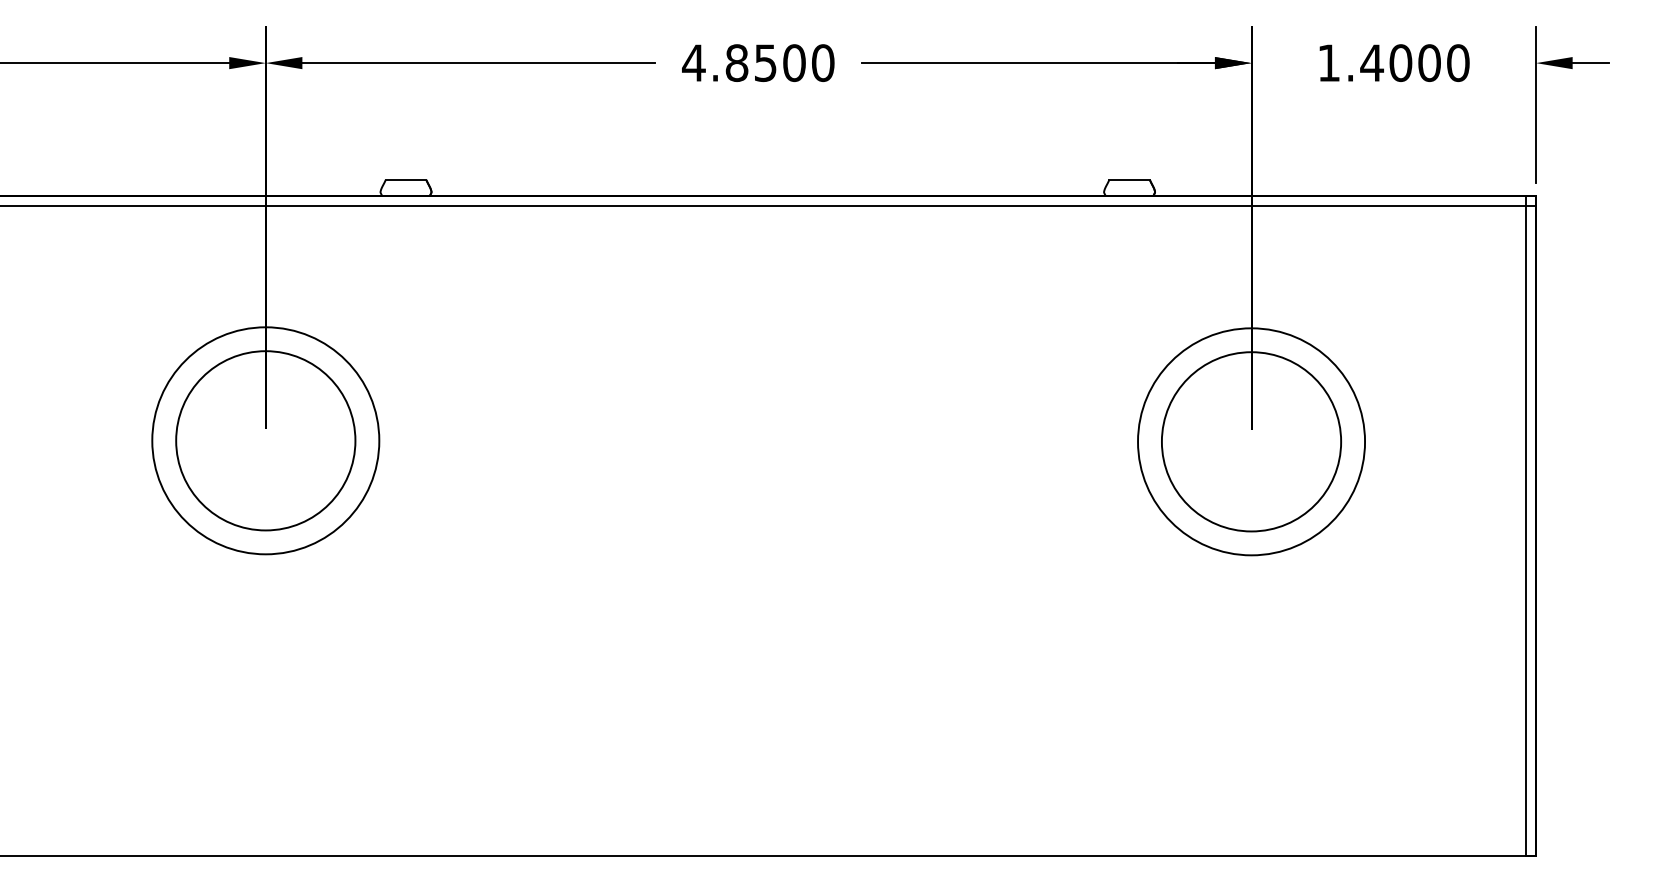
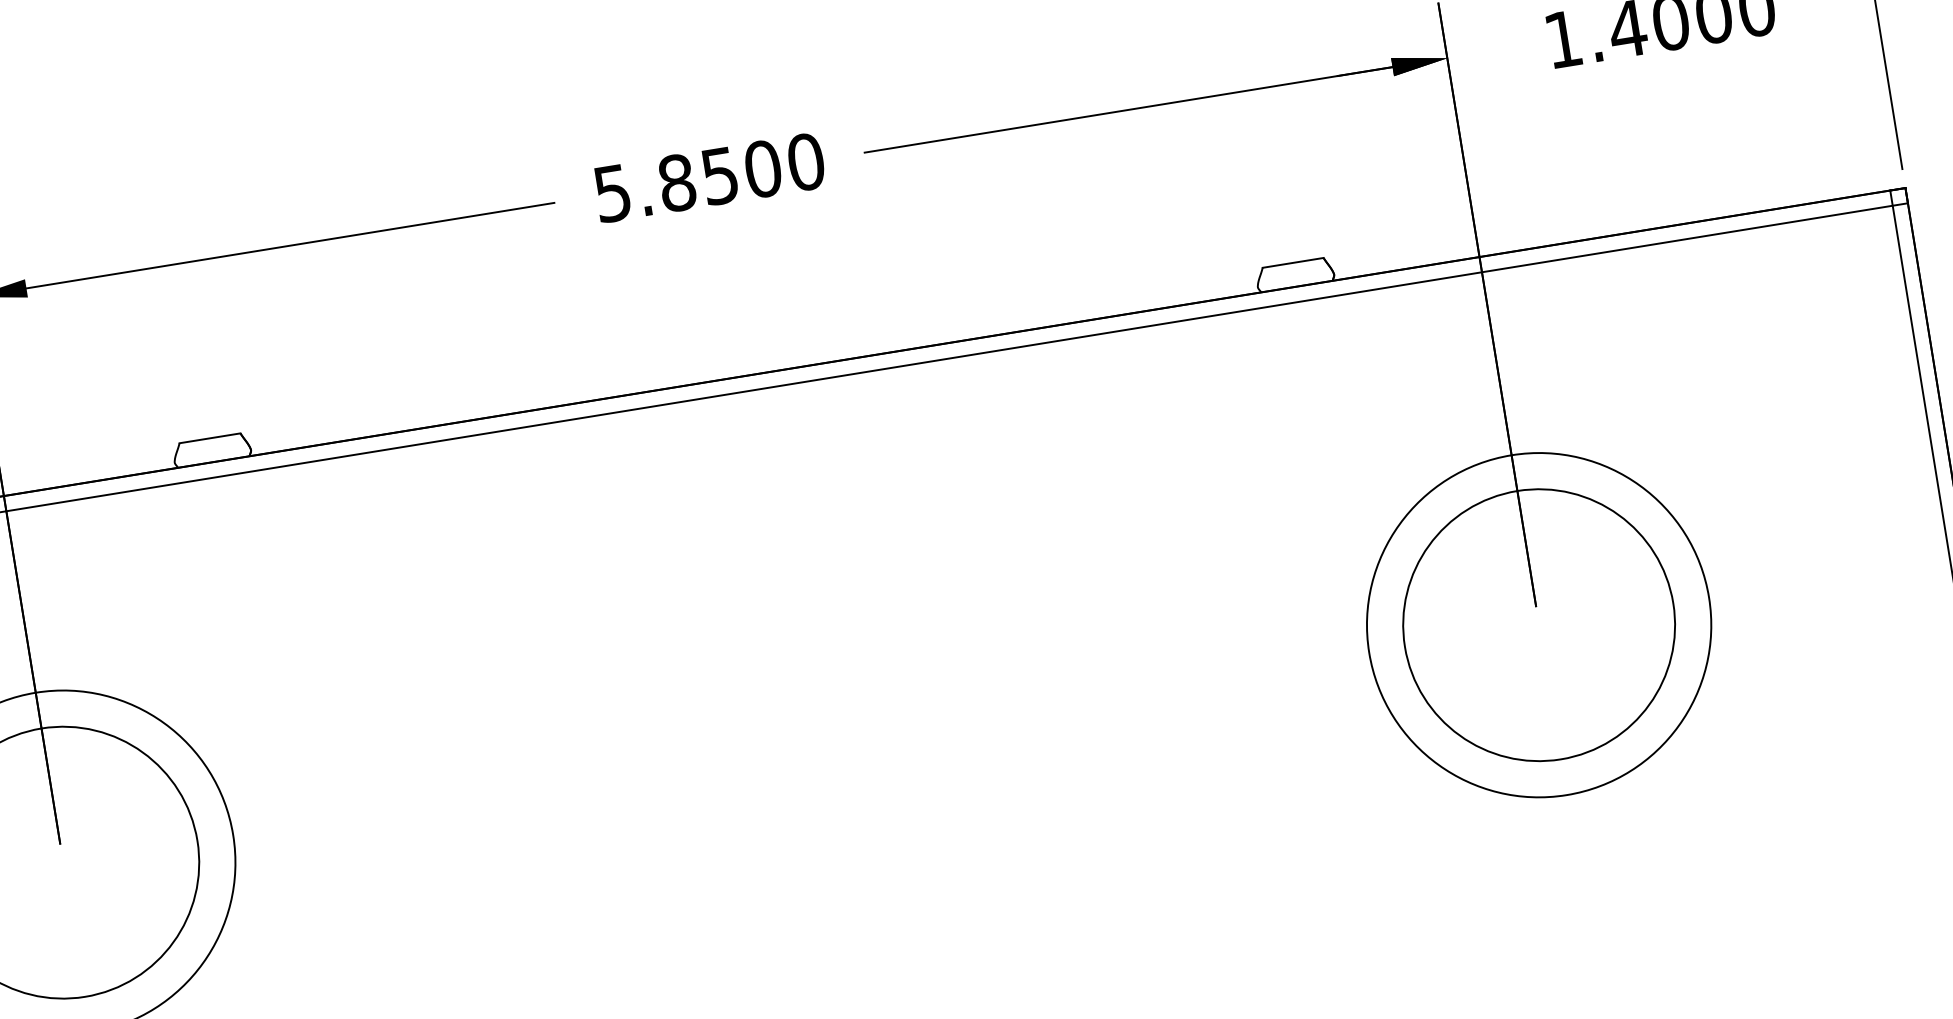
text: (693, 63) -> (612, 194), 4.8500 -> 5.8500

